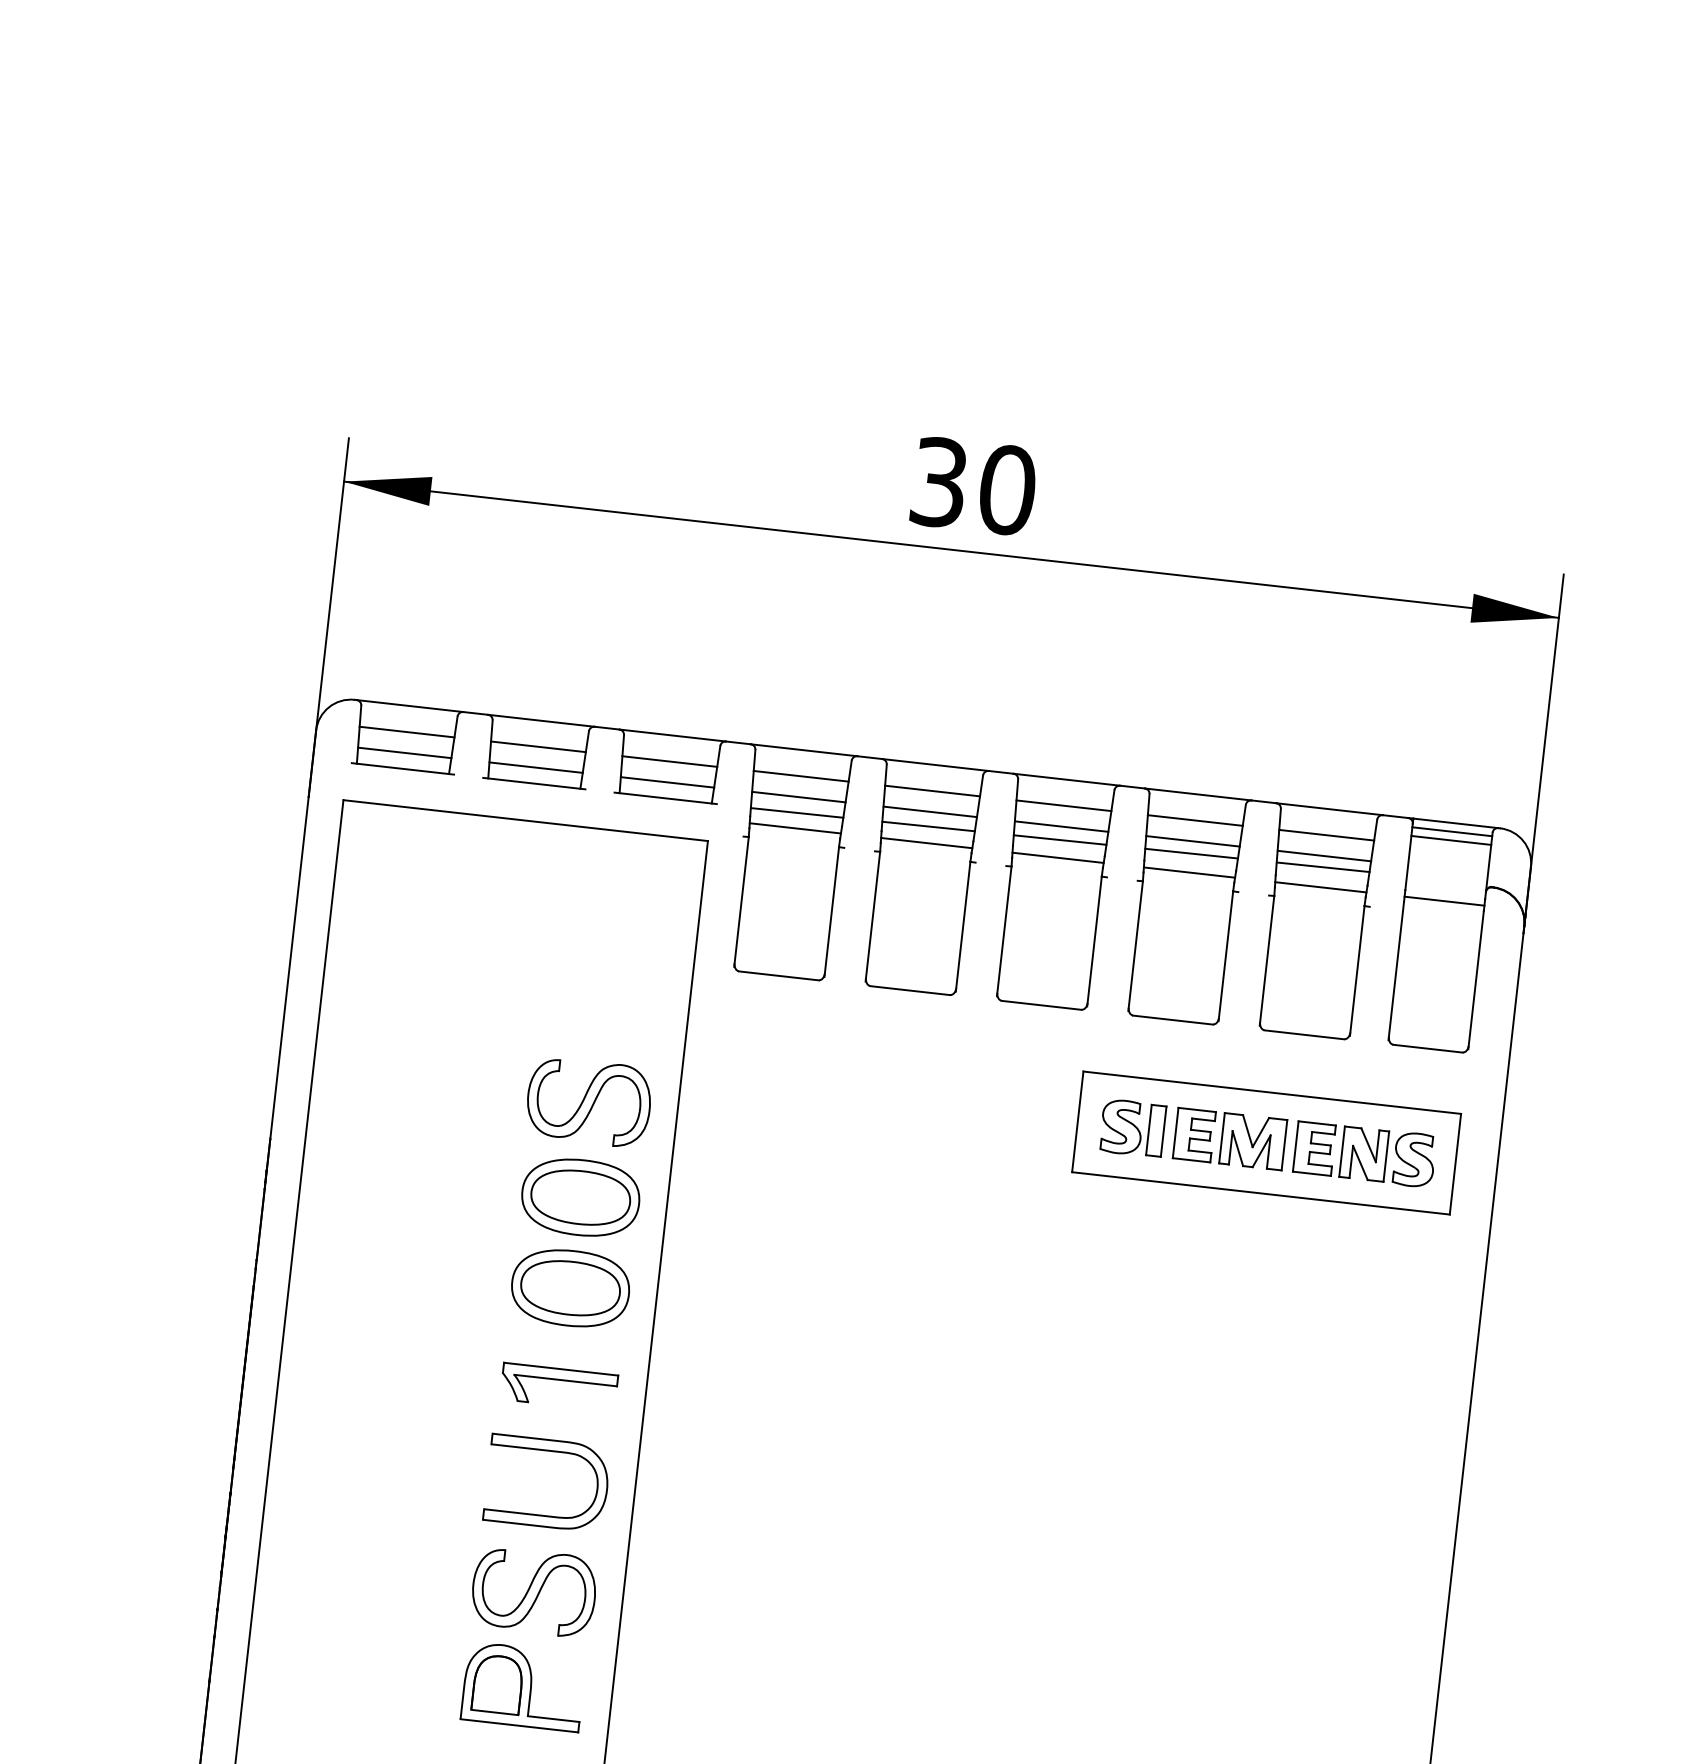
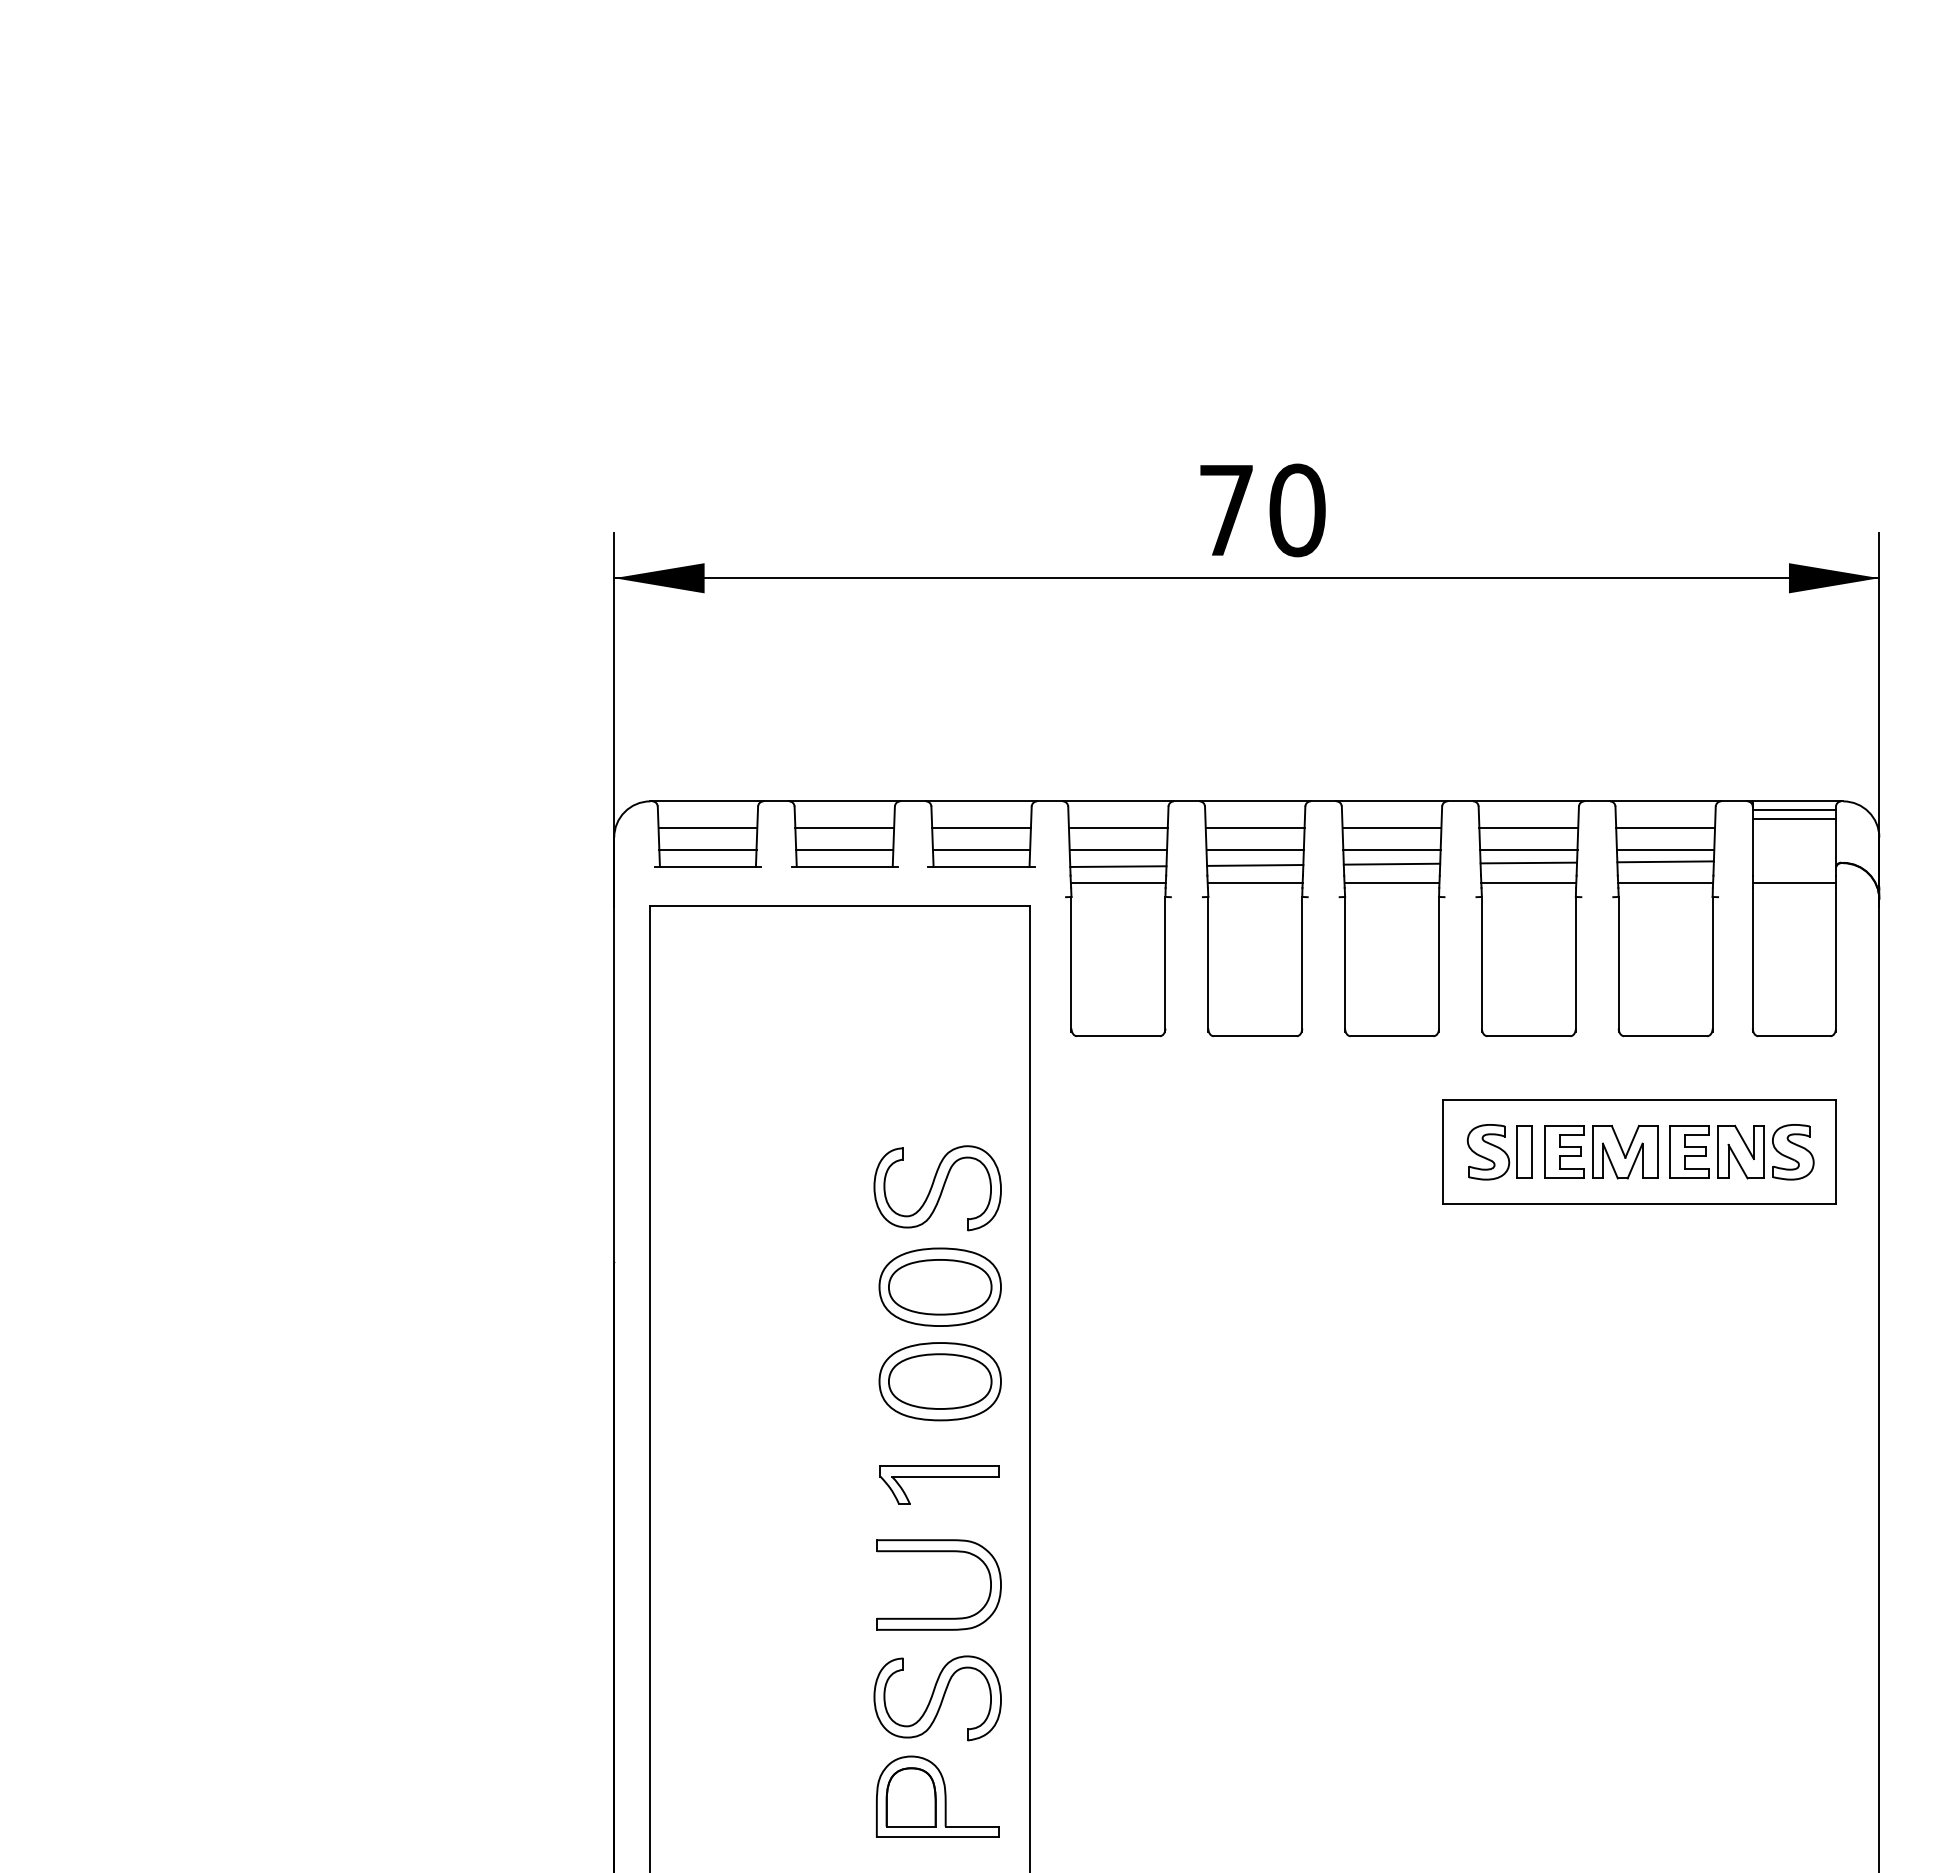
text: (939, 482) -> (1226, 510), 30 -> 70

